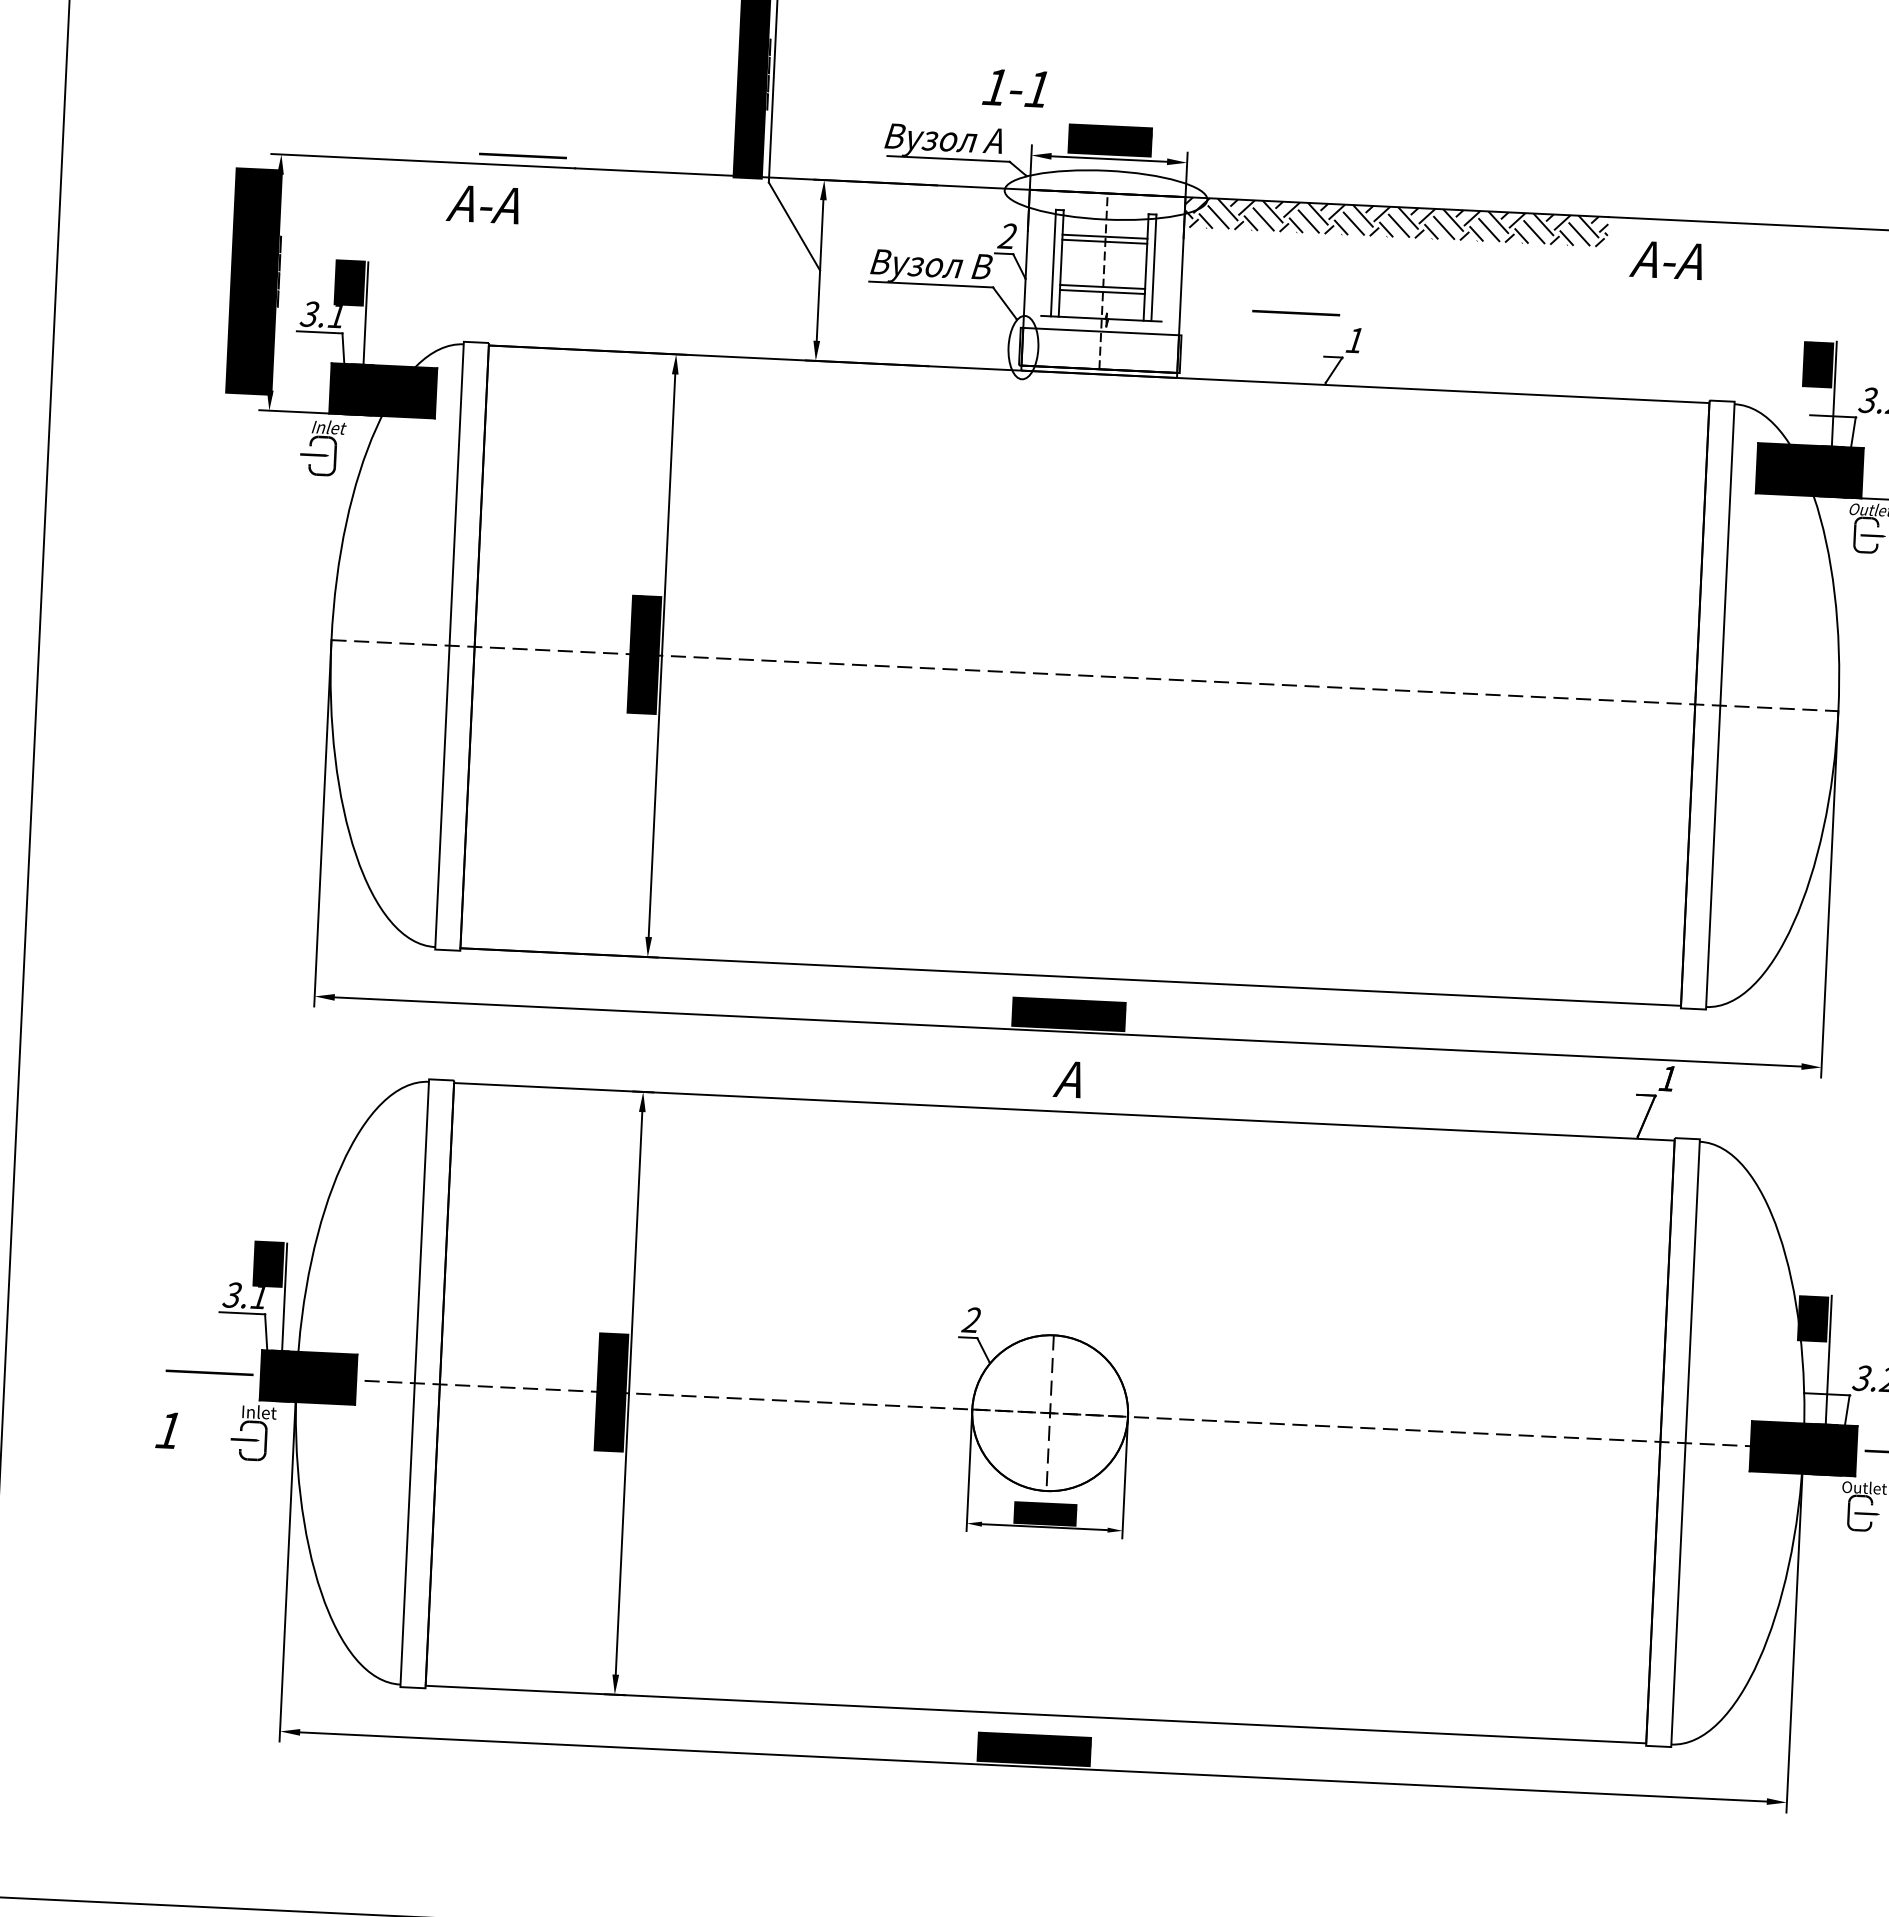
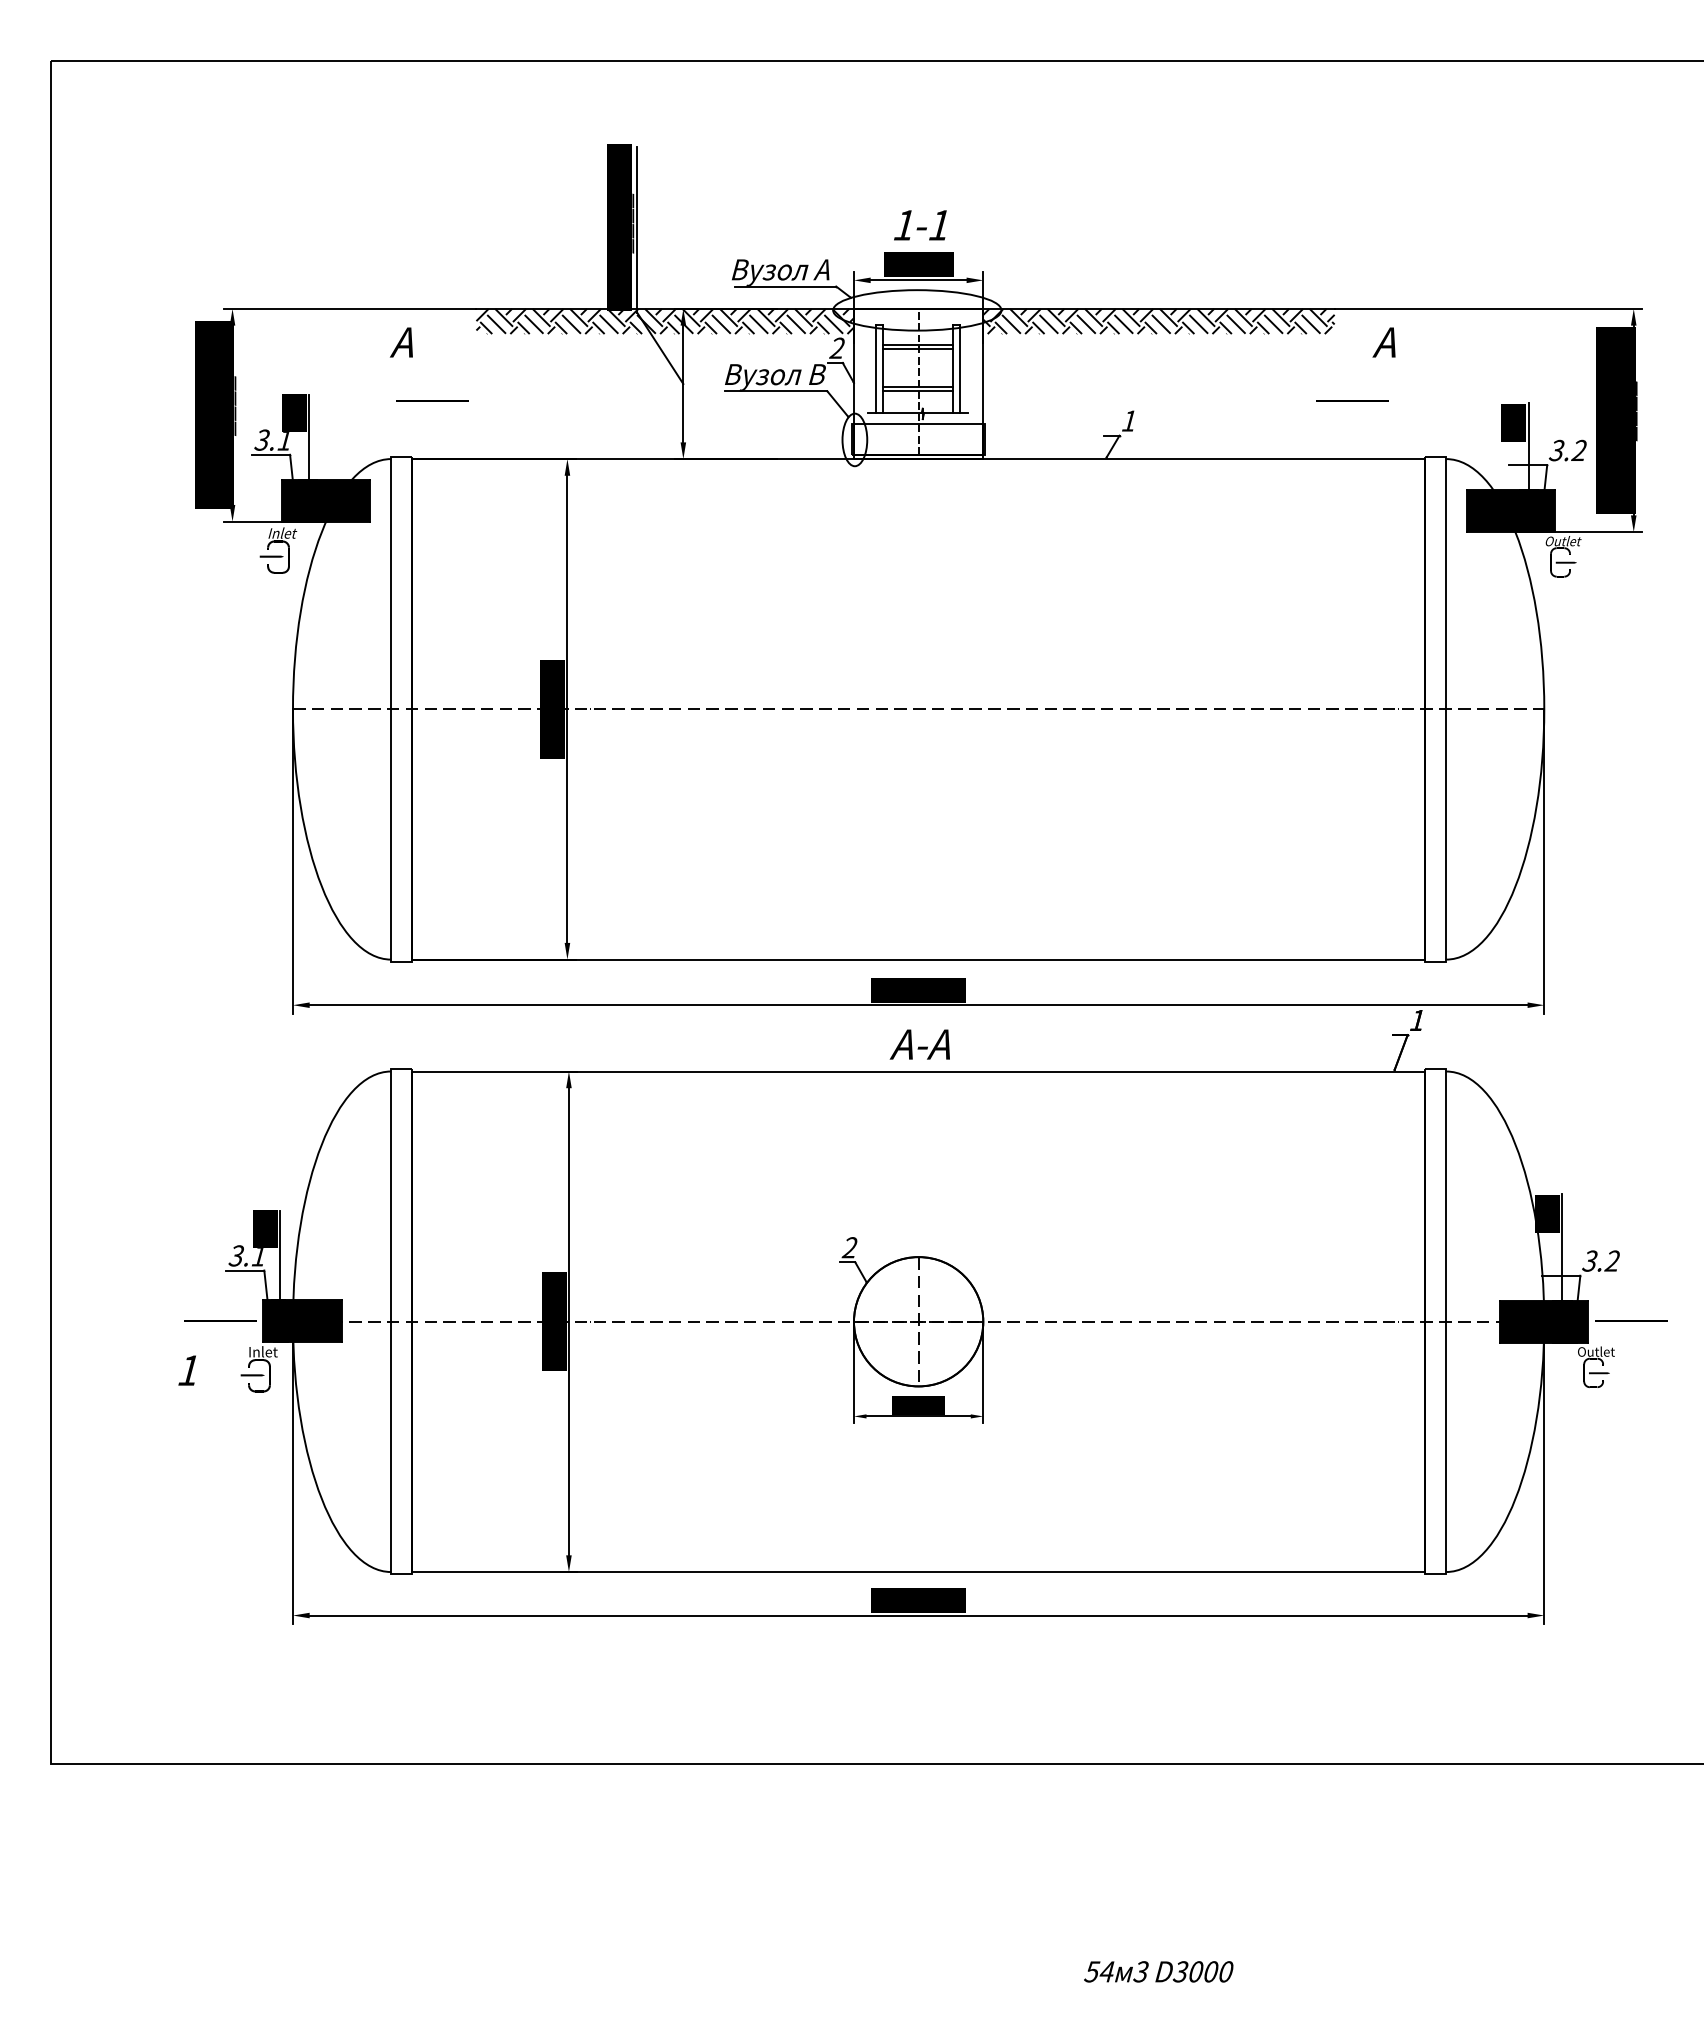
text: (1014, 88) -> (920, 225), moved
line: (522, 155) -> (432, 400), moved
hatch: (802, 194) -> (665, 321), added
text: (483, 204) -> (401, 342), А-А -> А
text: (1666, 260) -> (1384, 342), А-А -> А
line: (1296, 312) -> (1352, 400), moved
text: (1066, 1079) -> (919, 1044), А -> А-А

